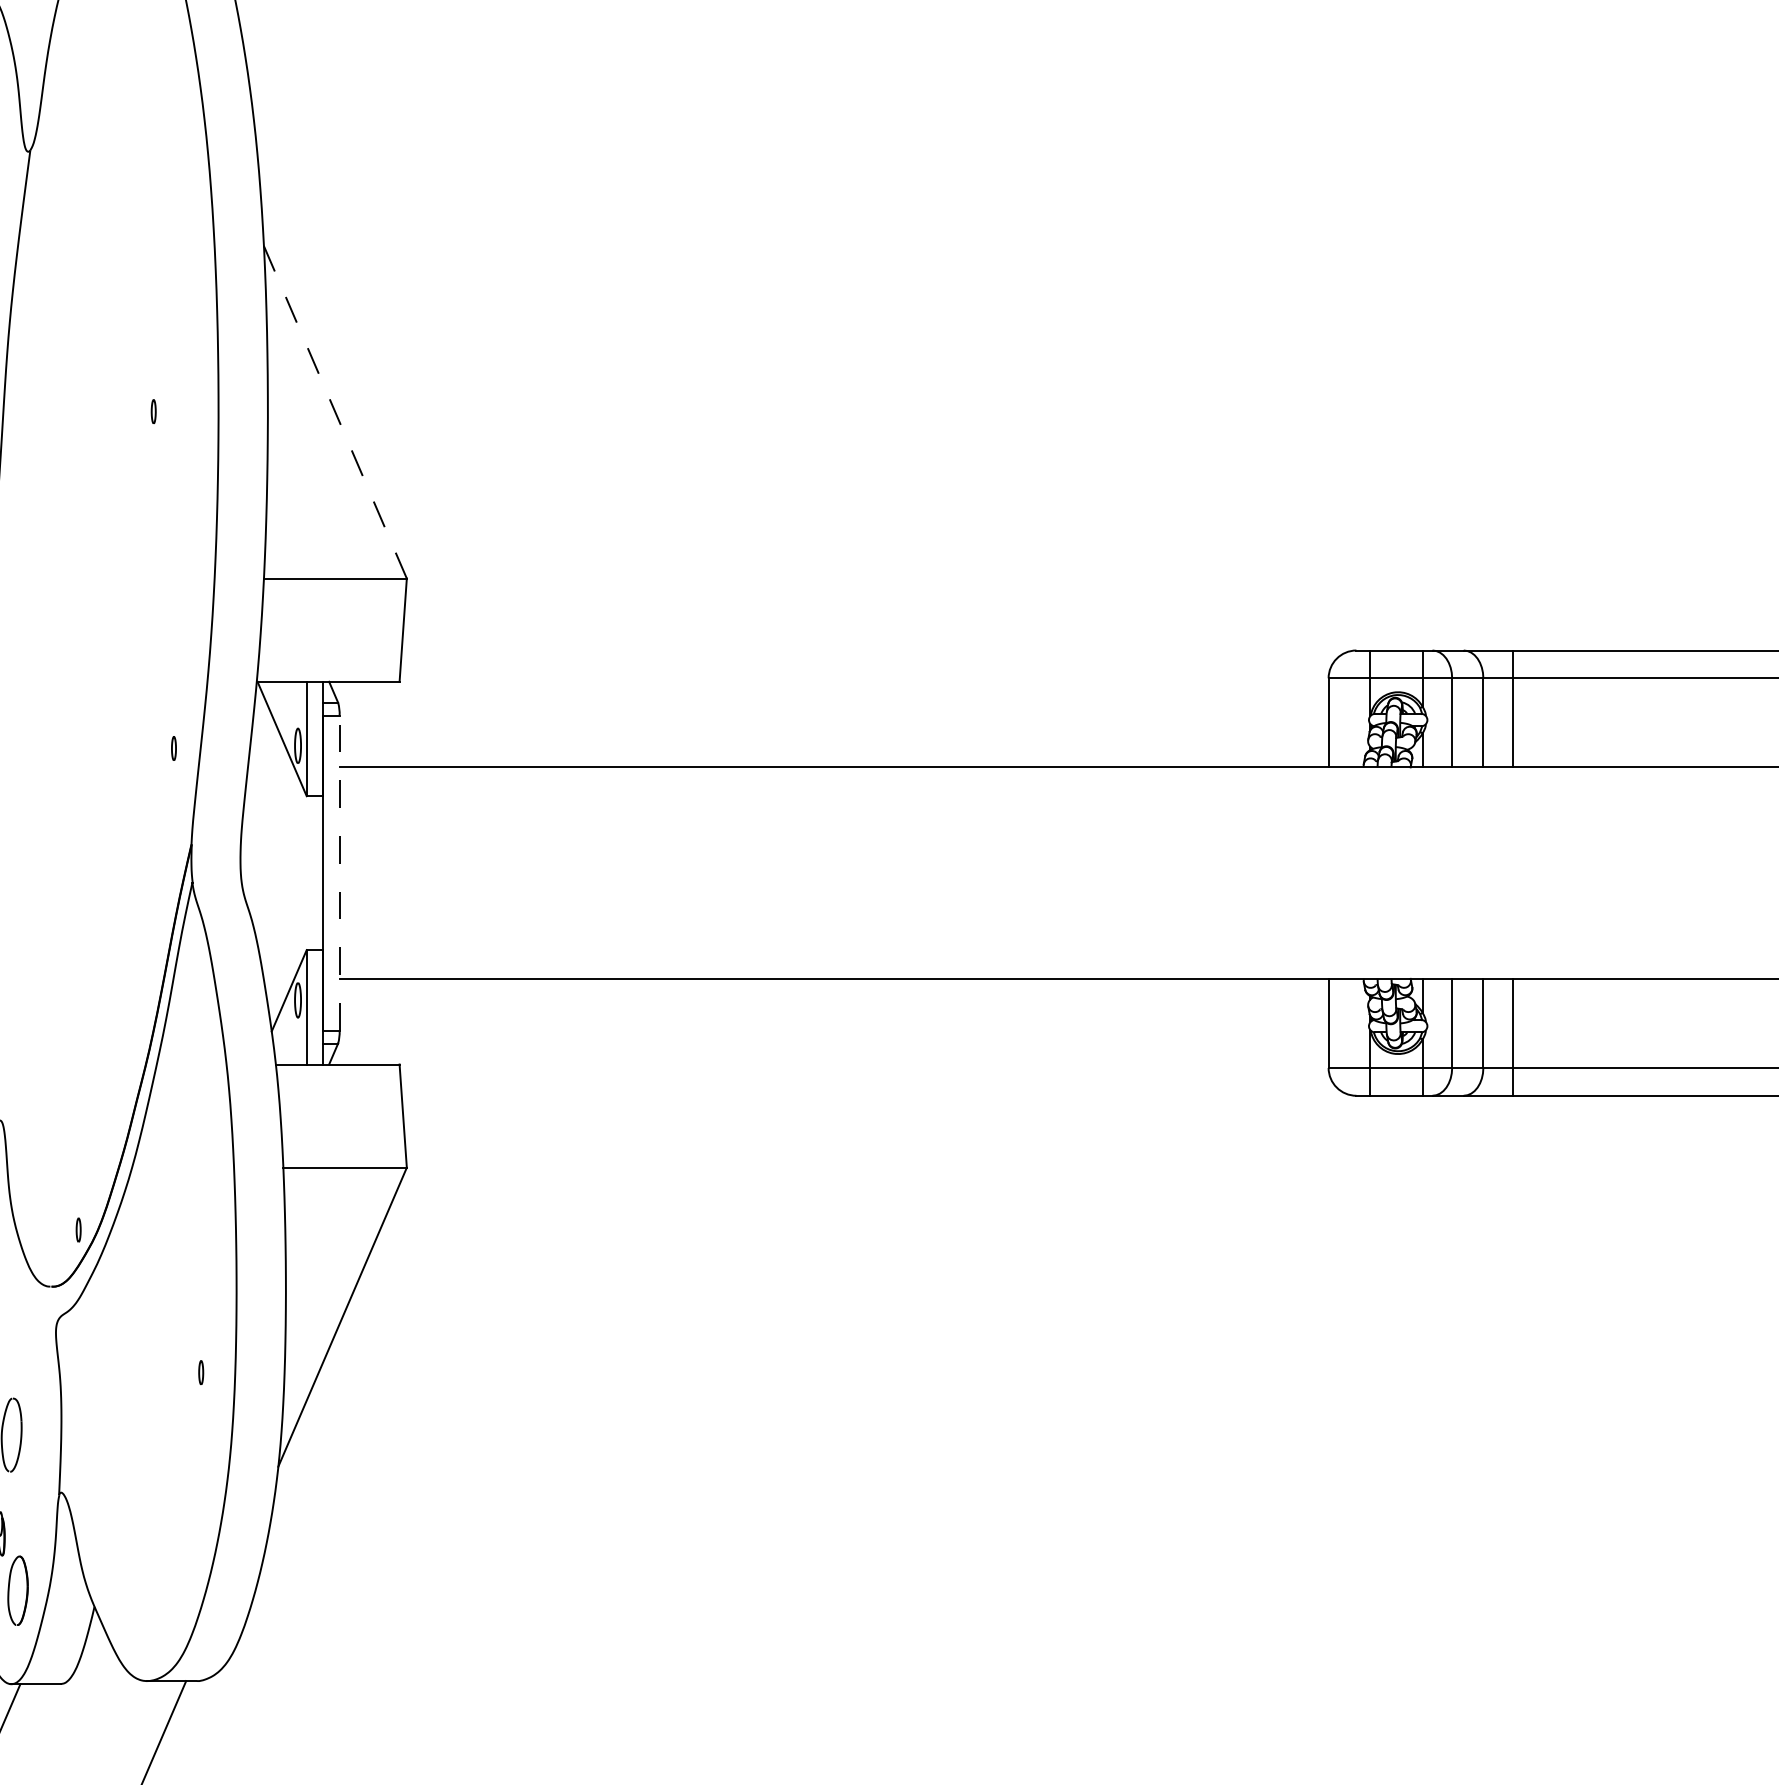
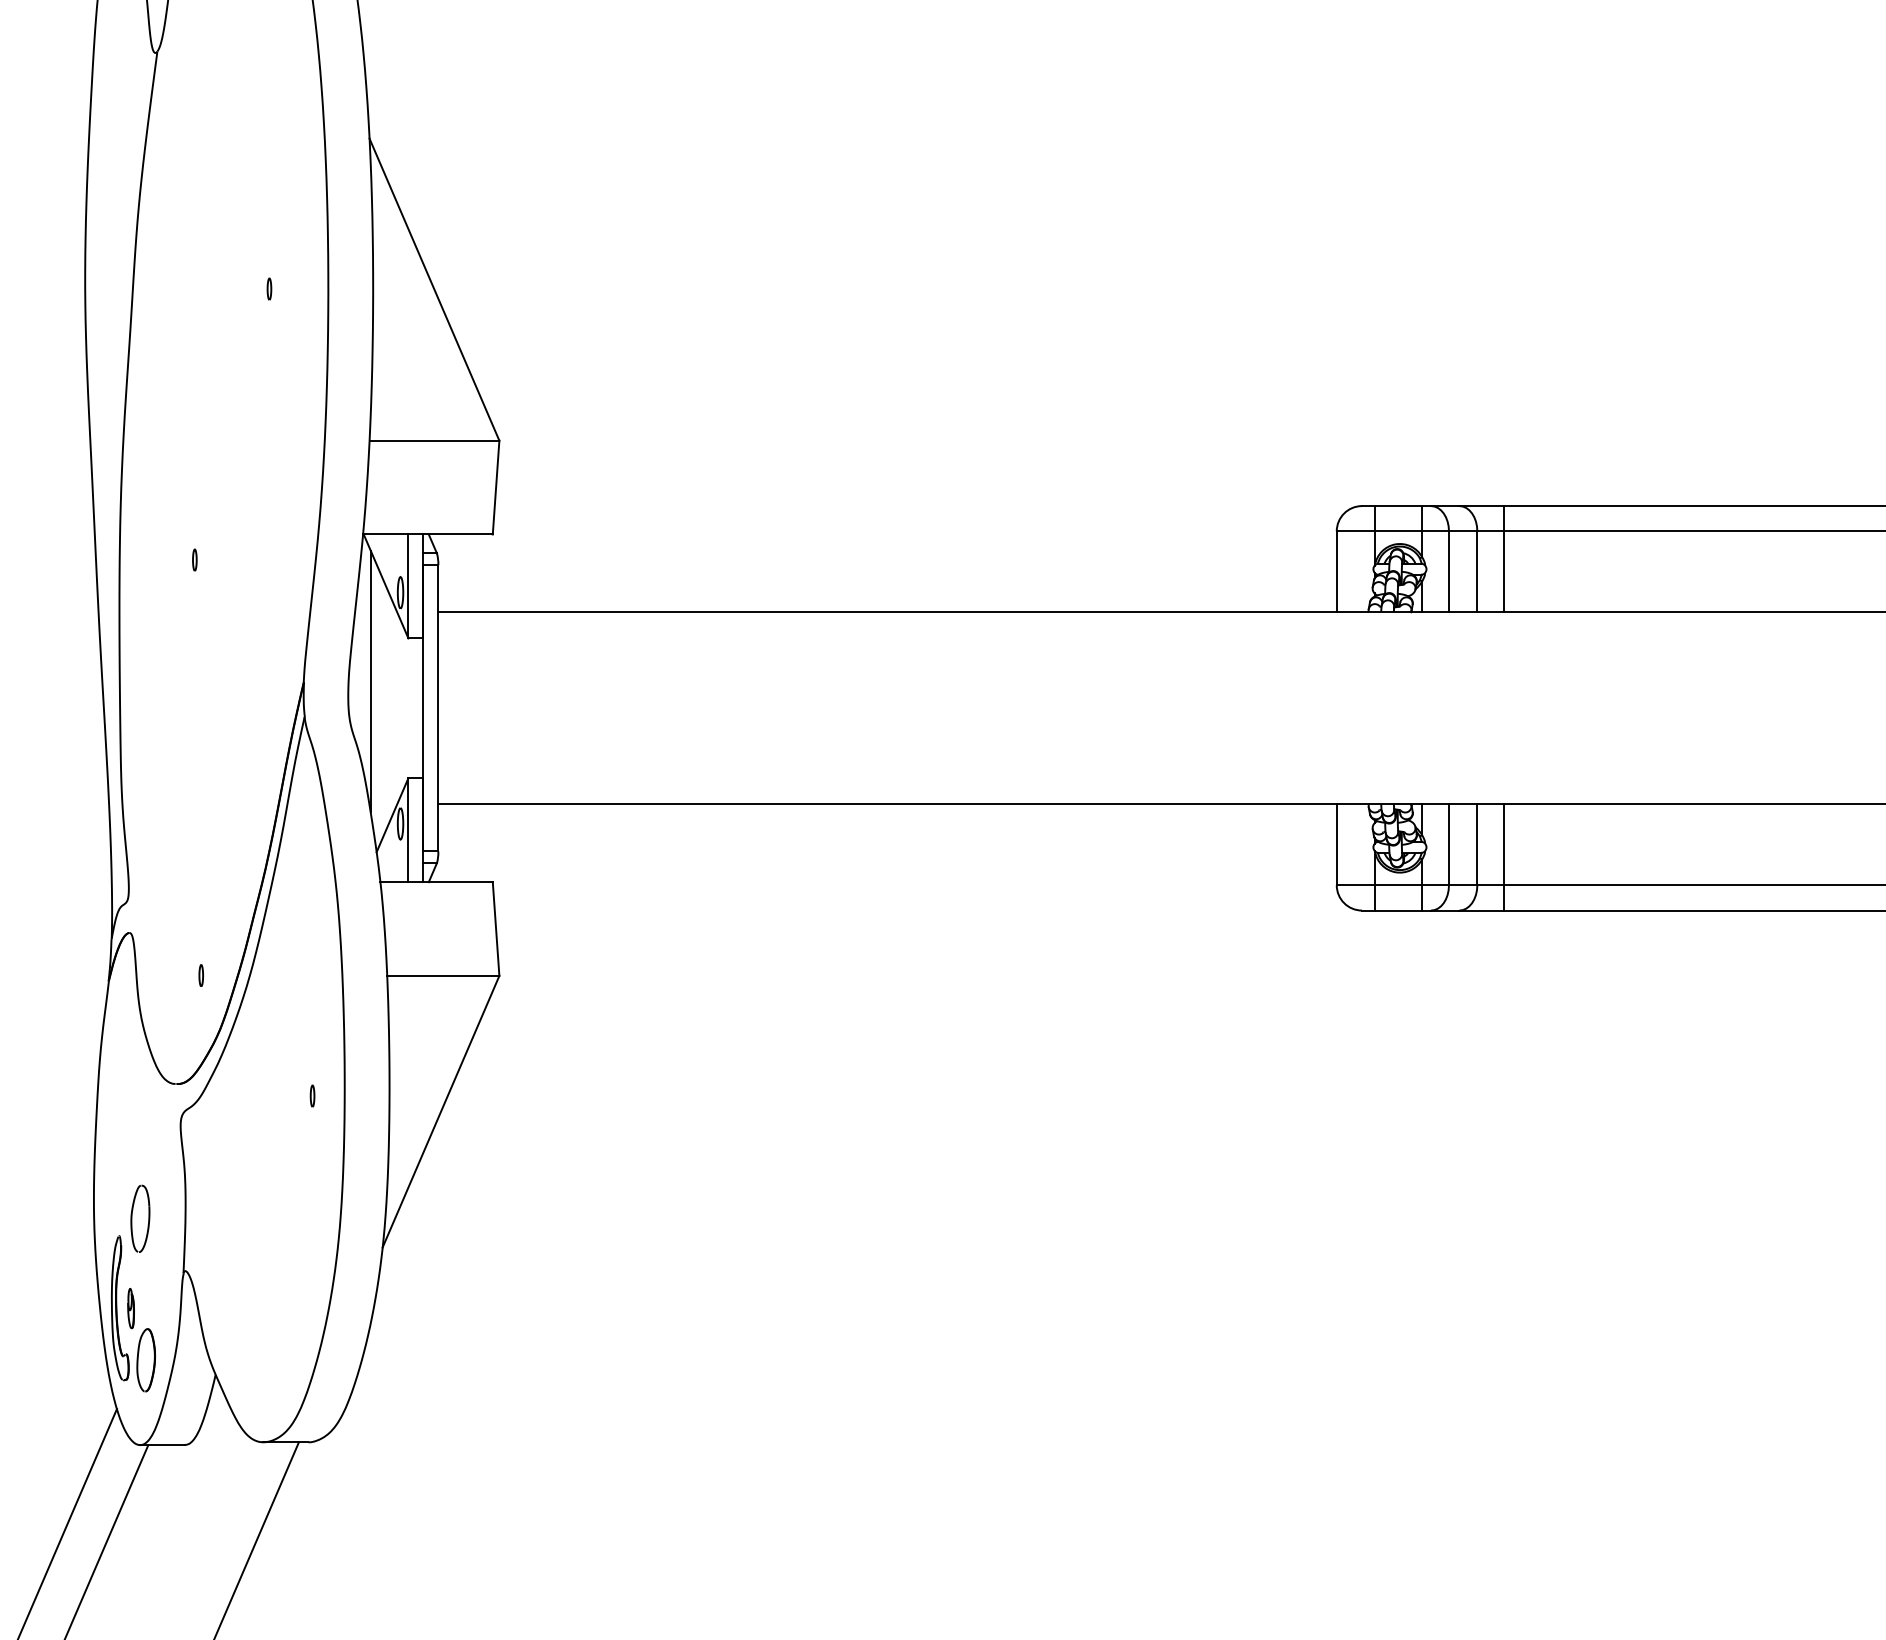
line: (335, 413) -> (434, 290), dashed -> solid
part: (173, 747) -> (194, 559), moved
line: (264, 843) -> (370, 681), added
line: (339, 872) -> (438, 707), dashed -> solid
part: (77, 1229) -> (200, 975), moved
part: (201, 1371) -> (312, 1095), moved

